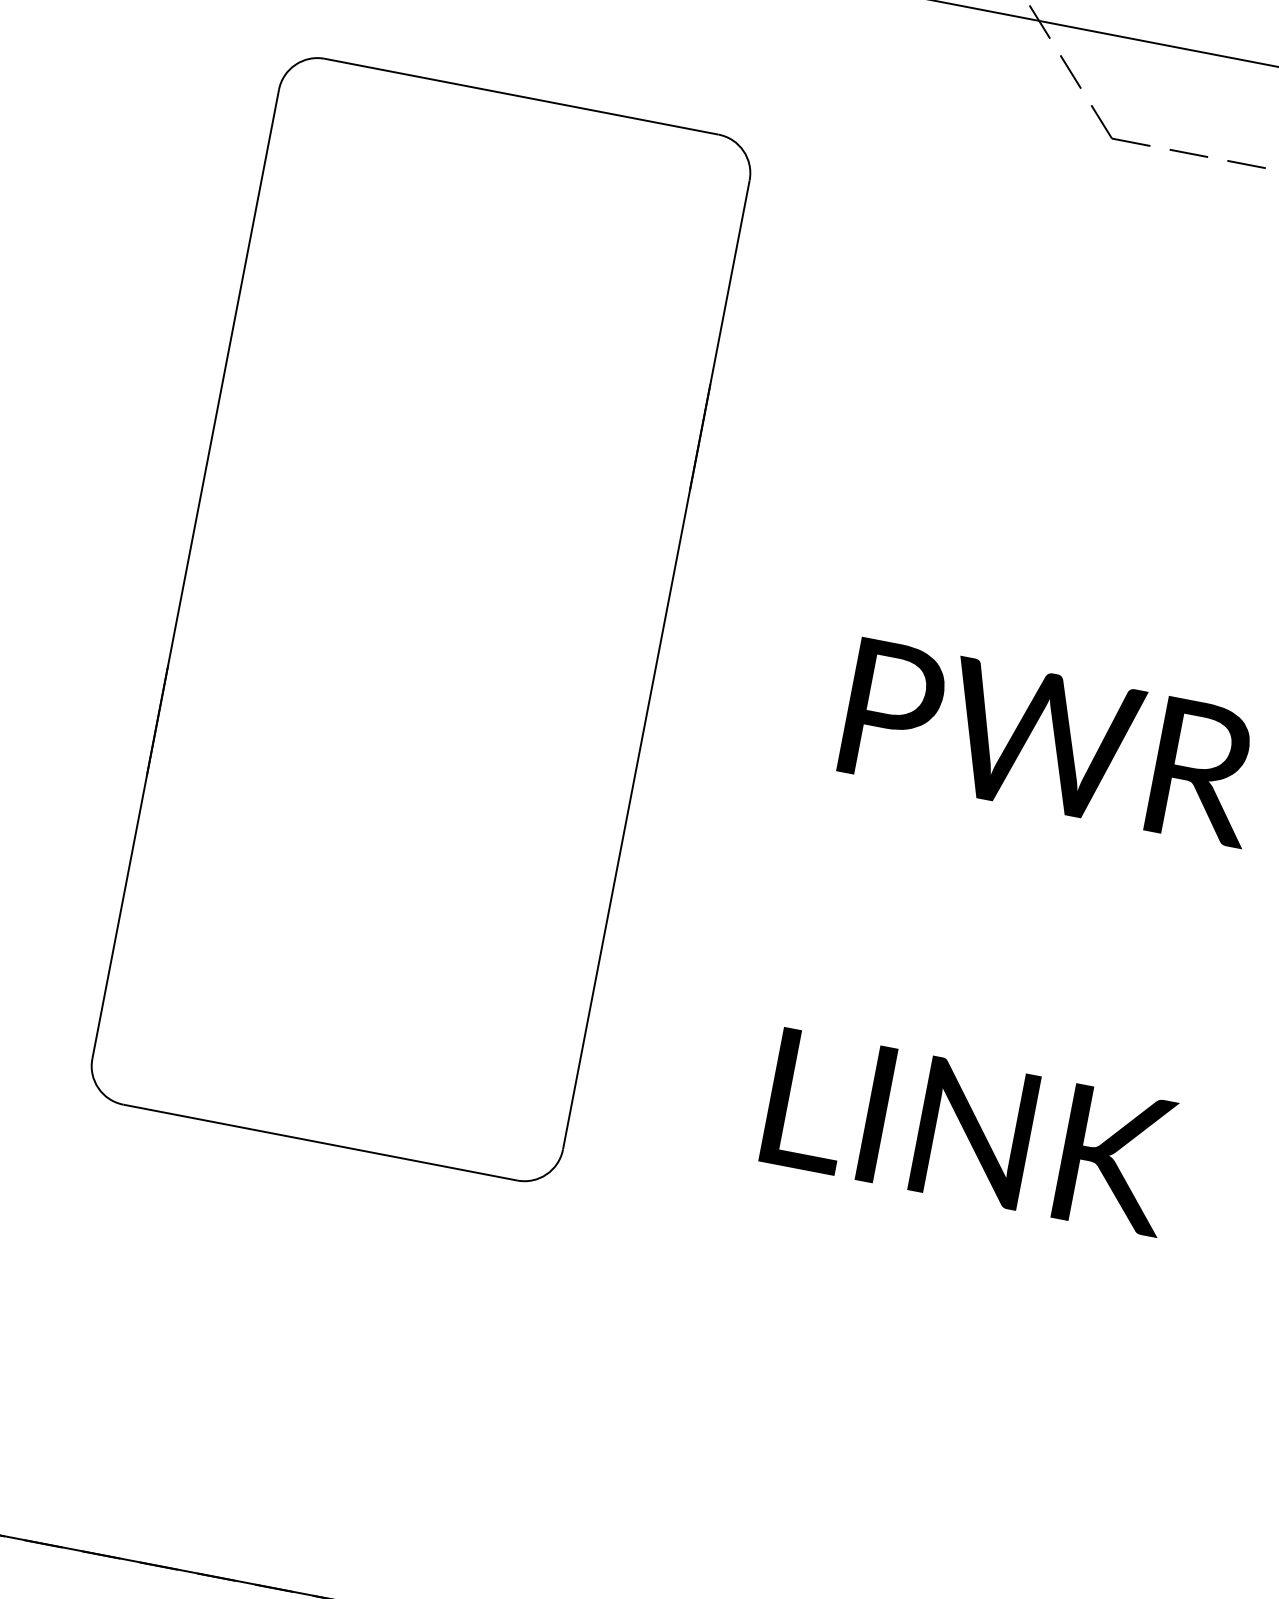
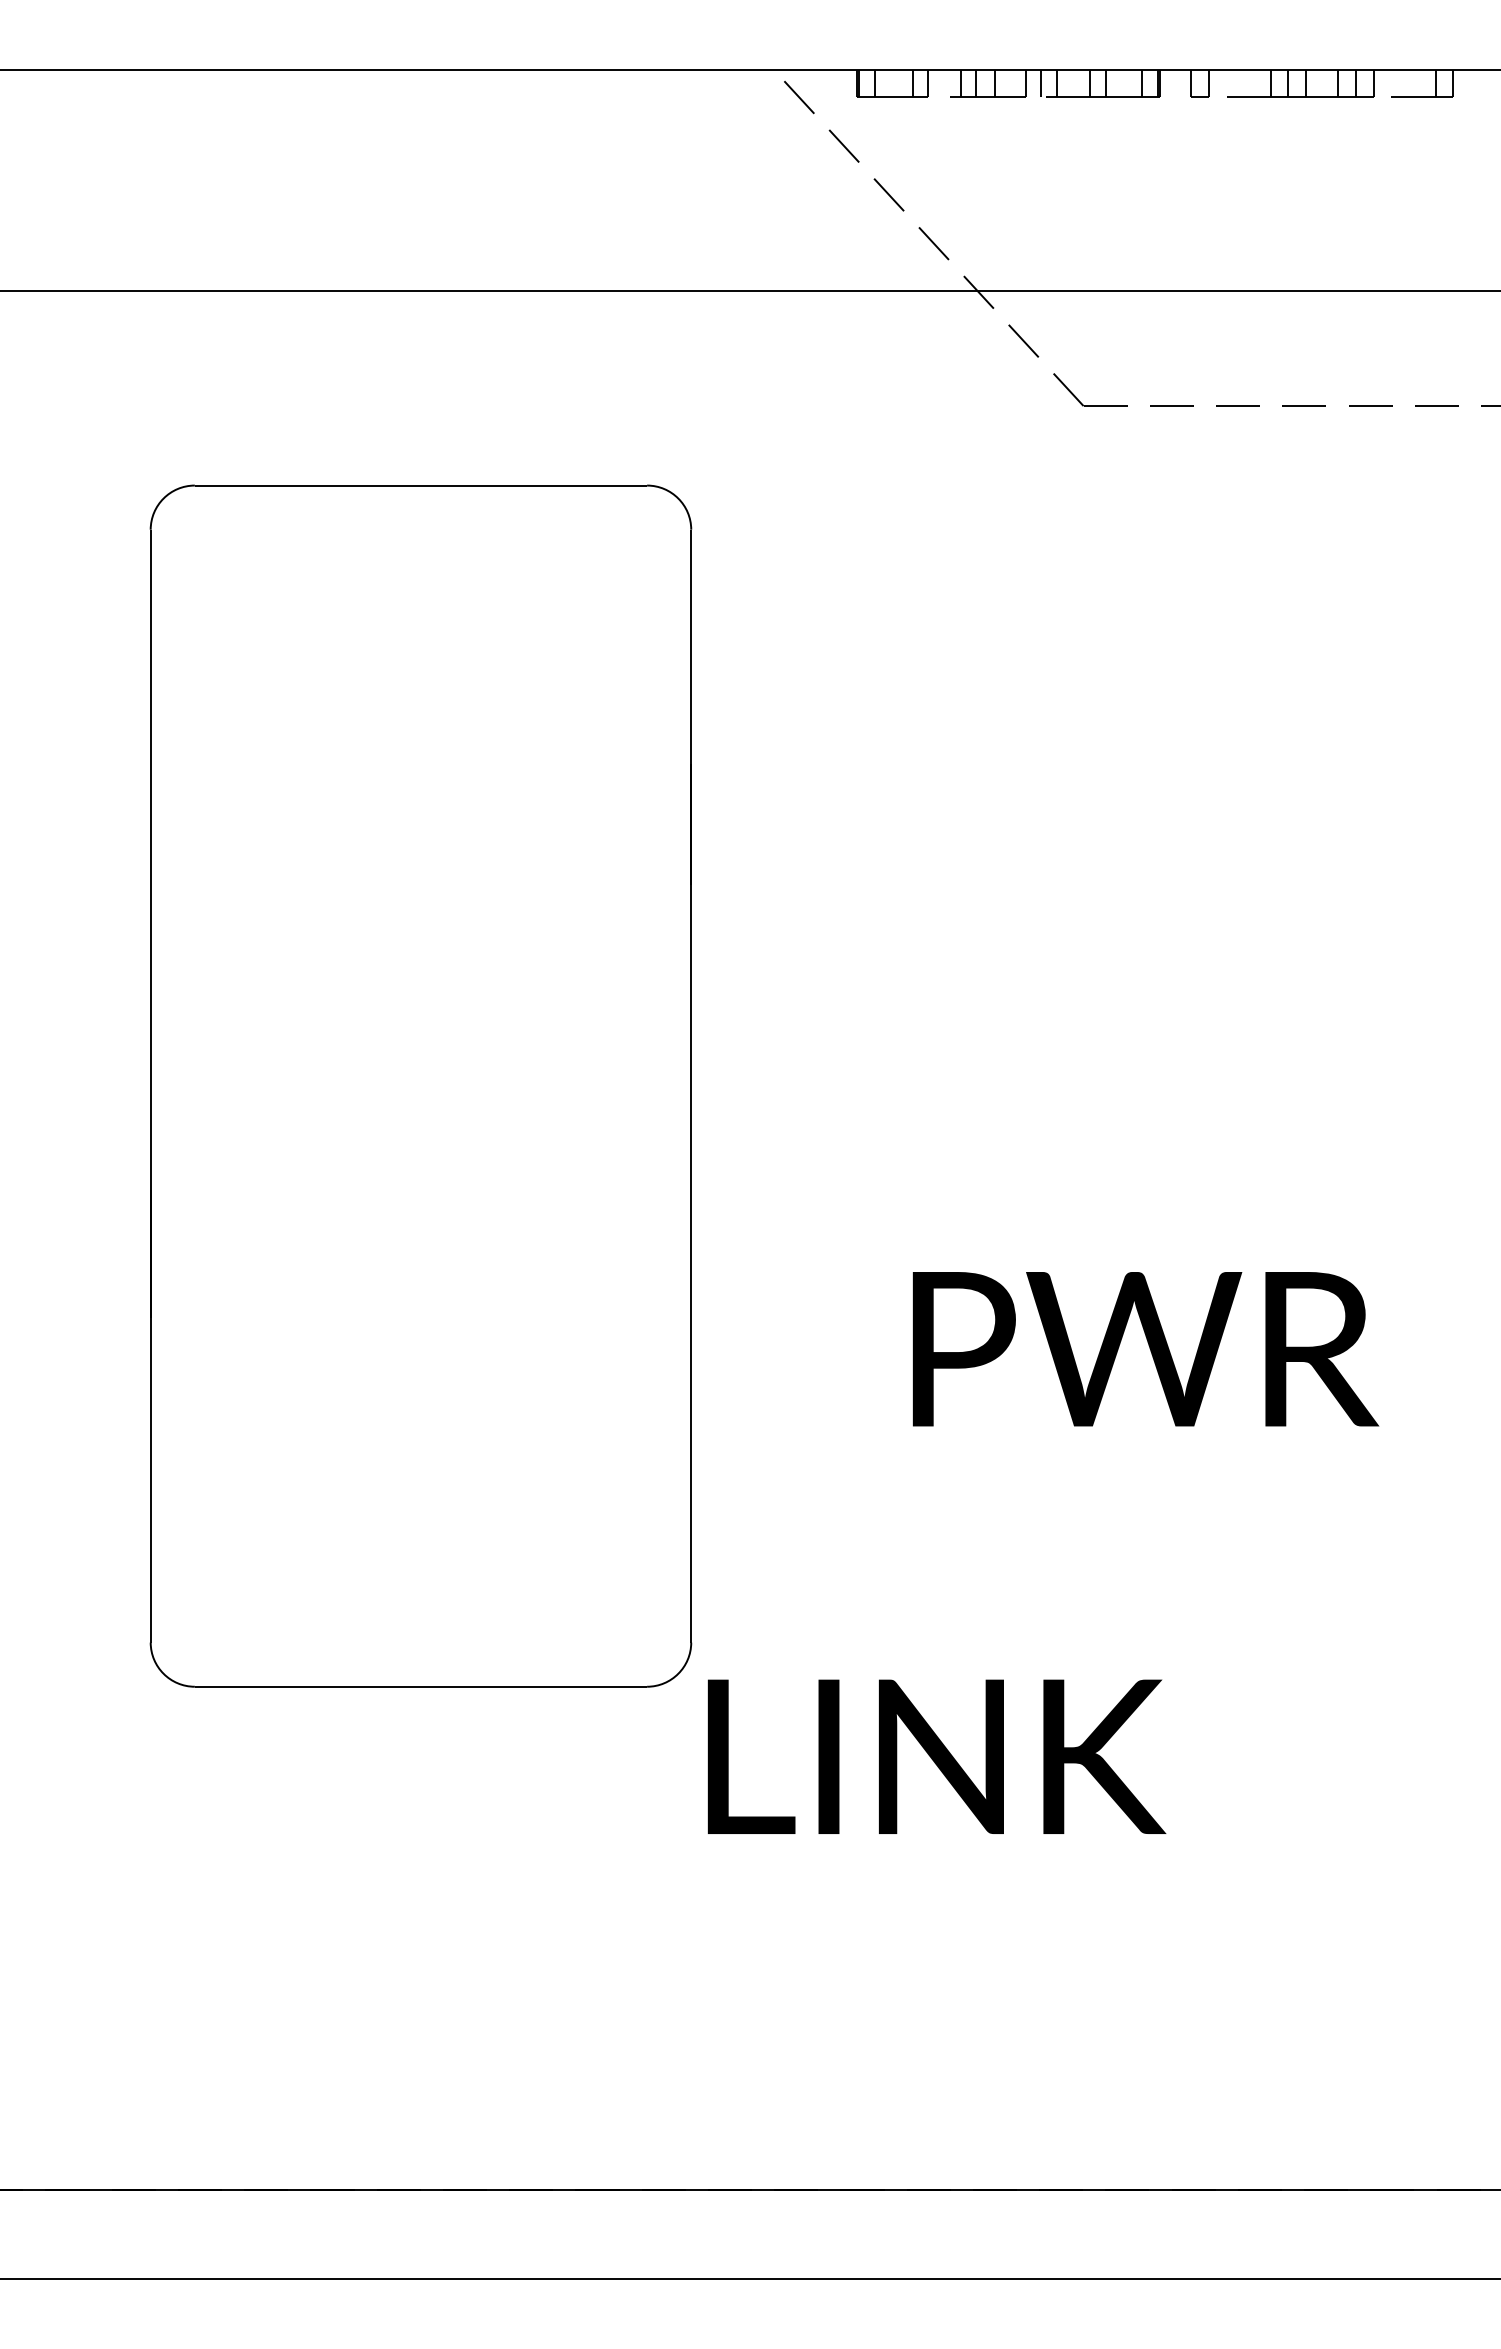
text: (1051, 743) -> (1145, 1349), moved
text: (970, 1132) -> (936, 1756), moved

